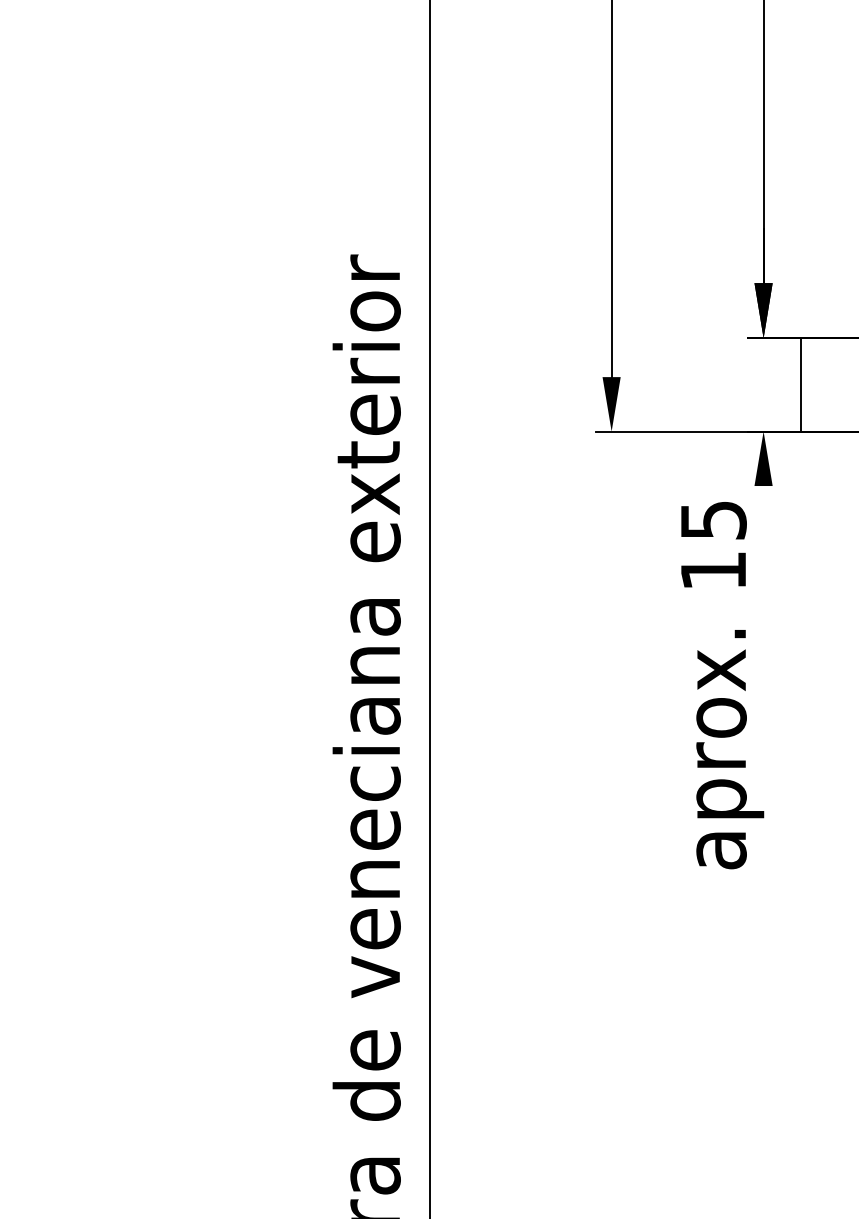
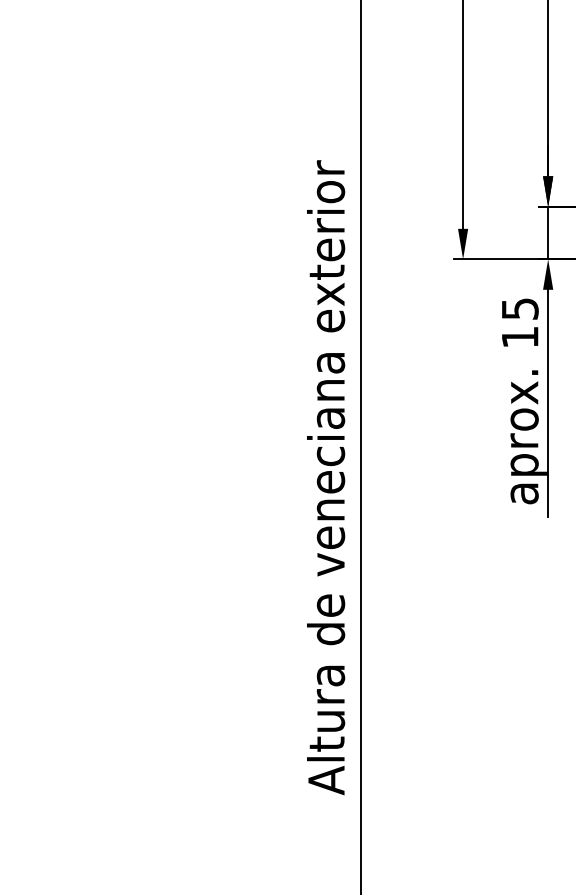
line: (801, 385) -> (548, 233), moved
line: (764, 687) -> (548, 402), added

